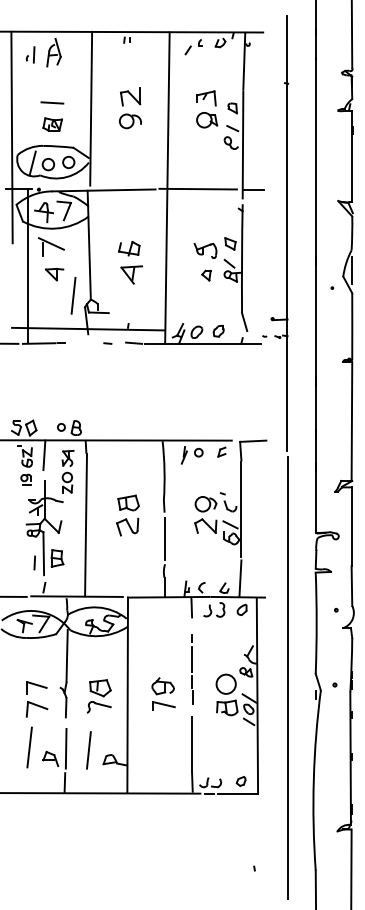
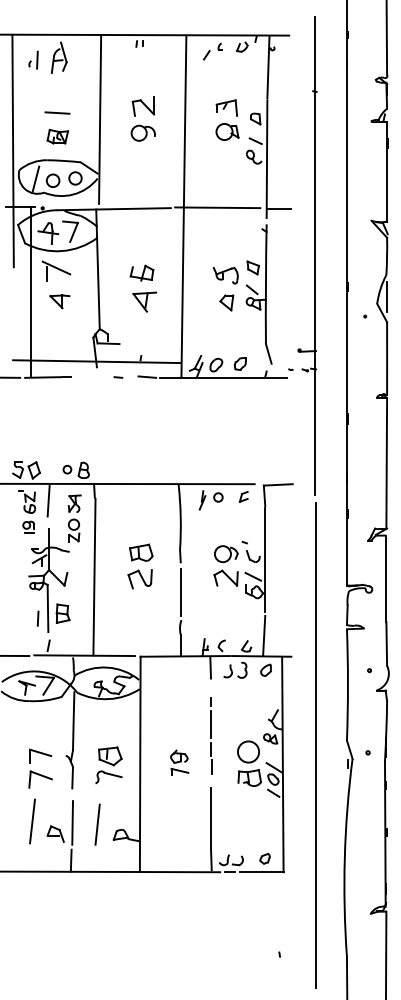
part: (206, 275) -> (226, 302), size x1.4
line: (73, 295) -> (80, 324), removed
part: (163, 693) -> (179, 762), size x0.7

